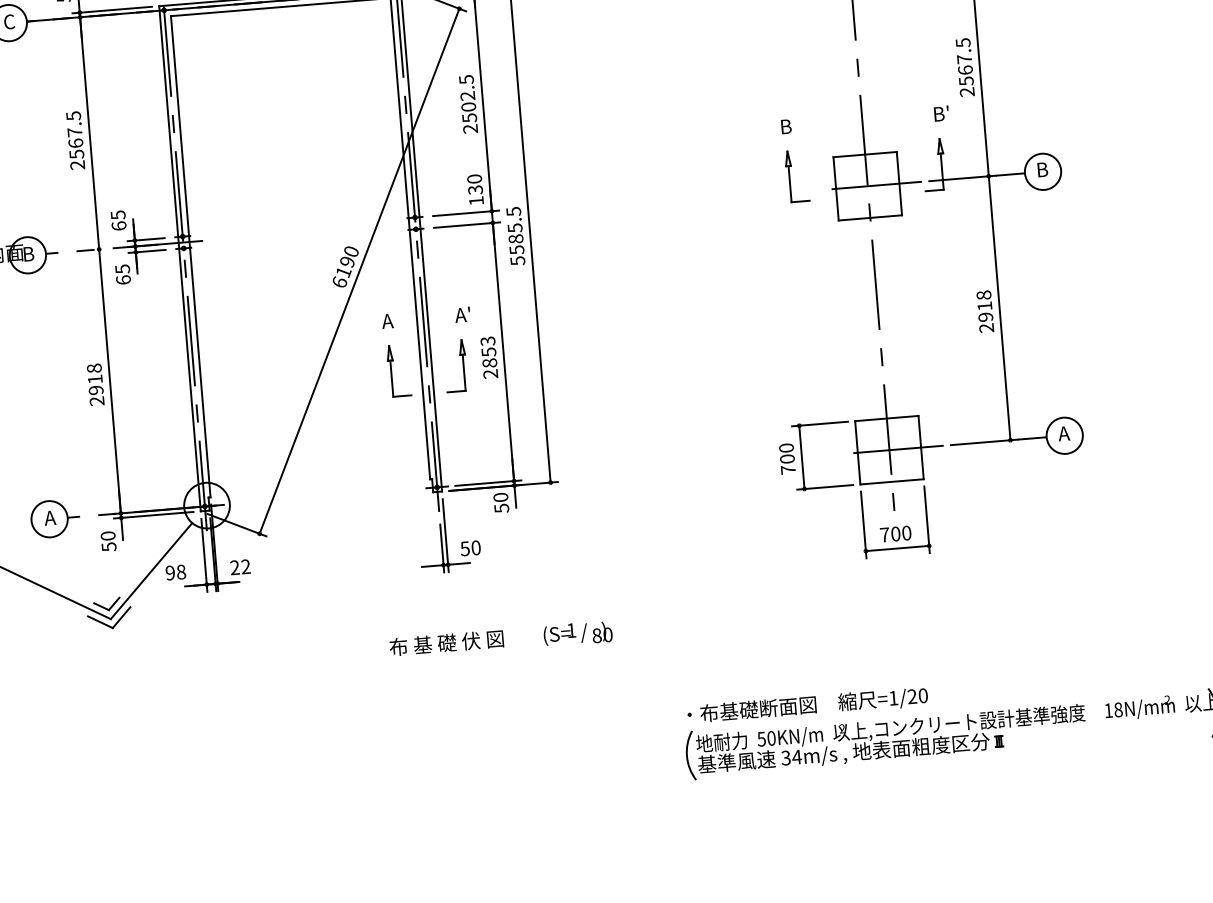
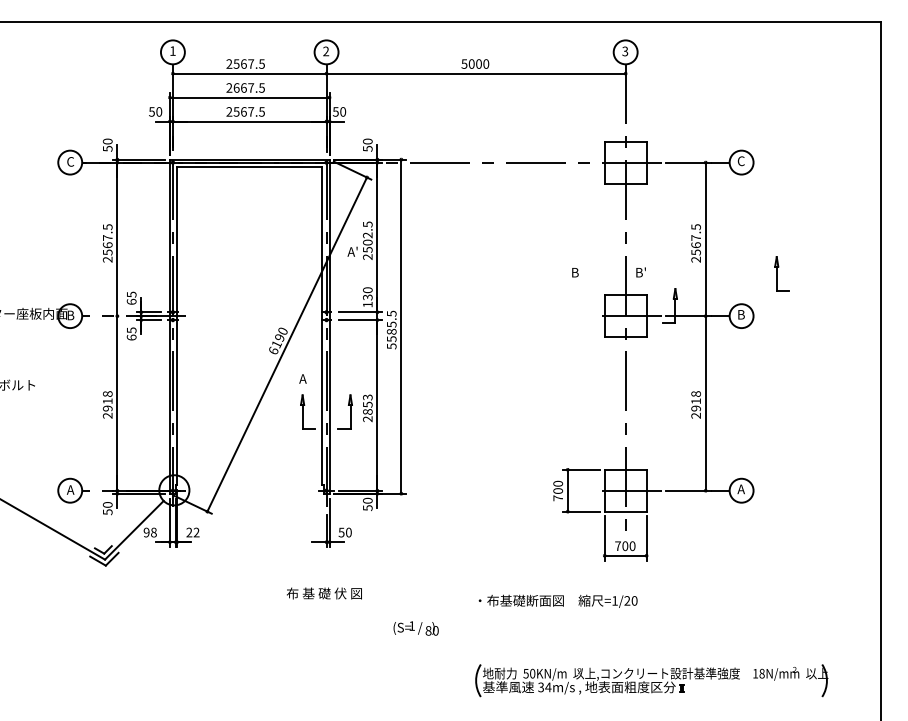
text: (940, 113) -> (640, 272), moved
part: (796, 175) -> (781, 273), moved
text: (462, 314) -> (352, 251), moved
text: (577, 633) -> (415, 628), moved
text: (806, 704) -> (557, 600), moved

